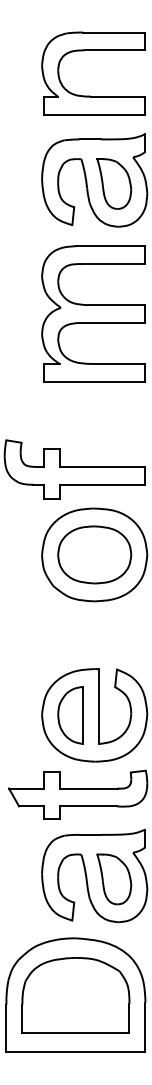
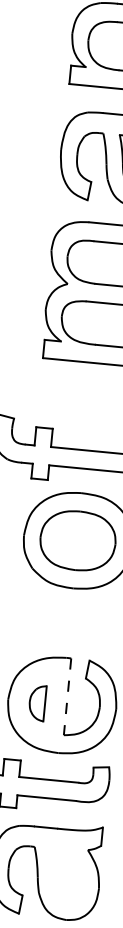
line: (99, 707) -> (67, 697), solid -> dashed
part: (70, 715) -> (37, 703), size x0.6
part: (114, 879) -> (66, 875), removed

